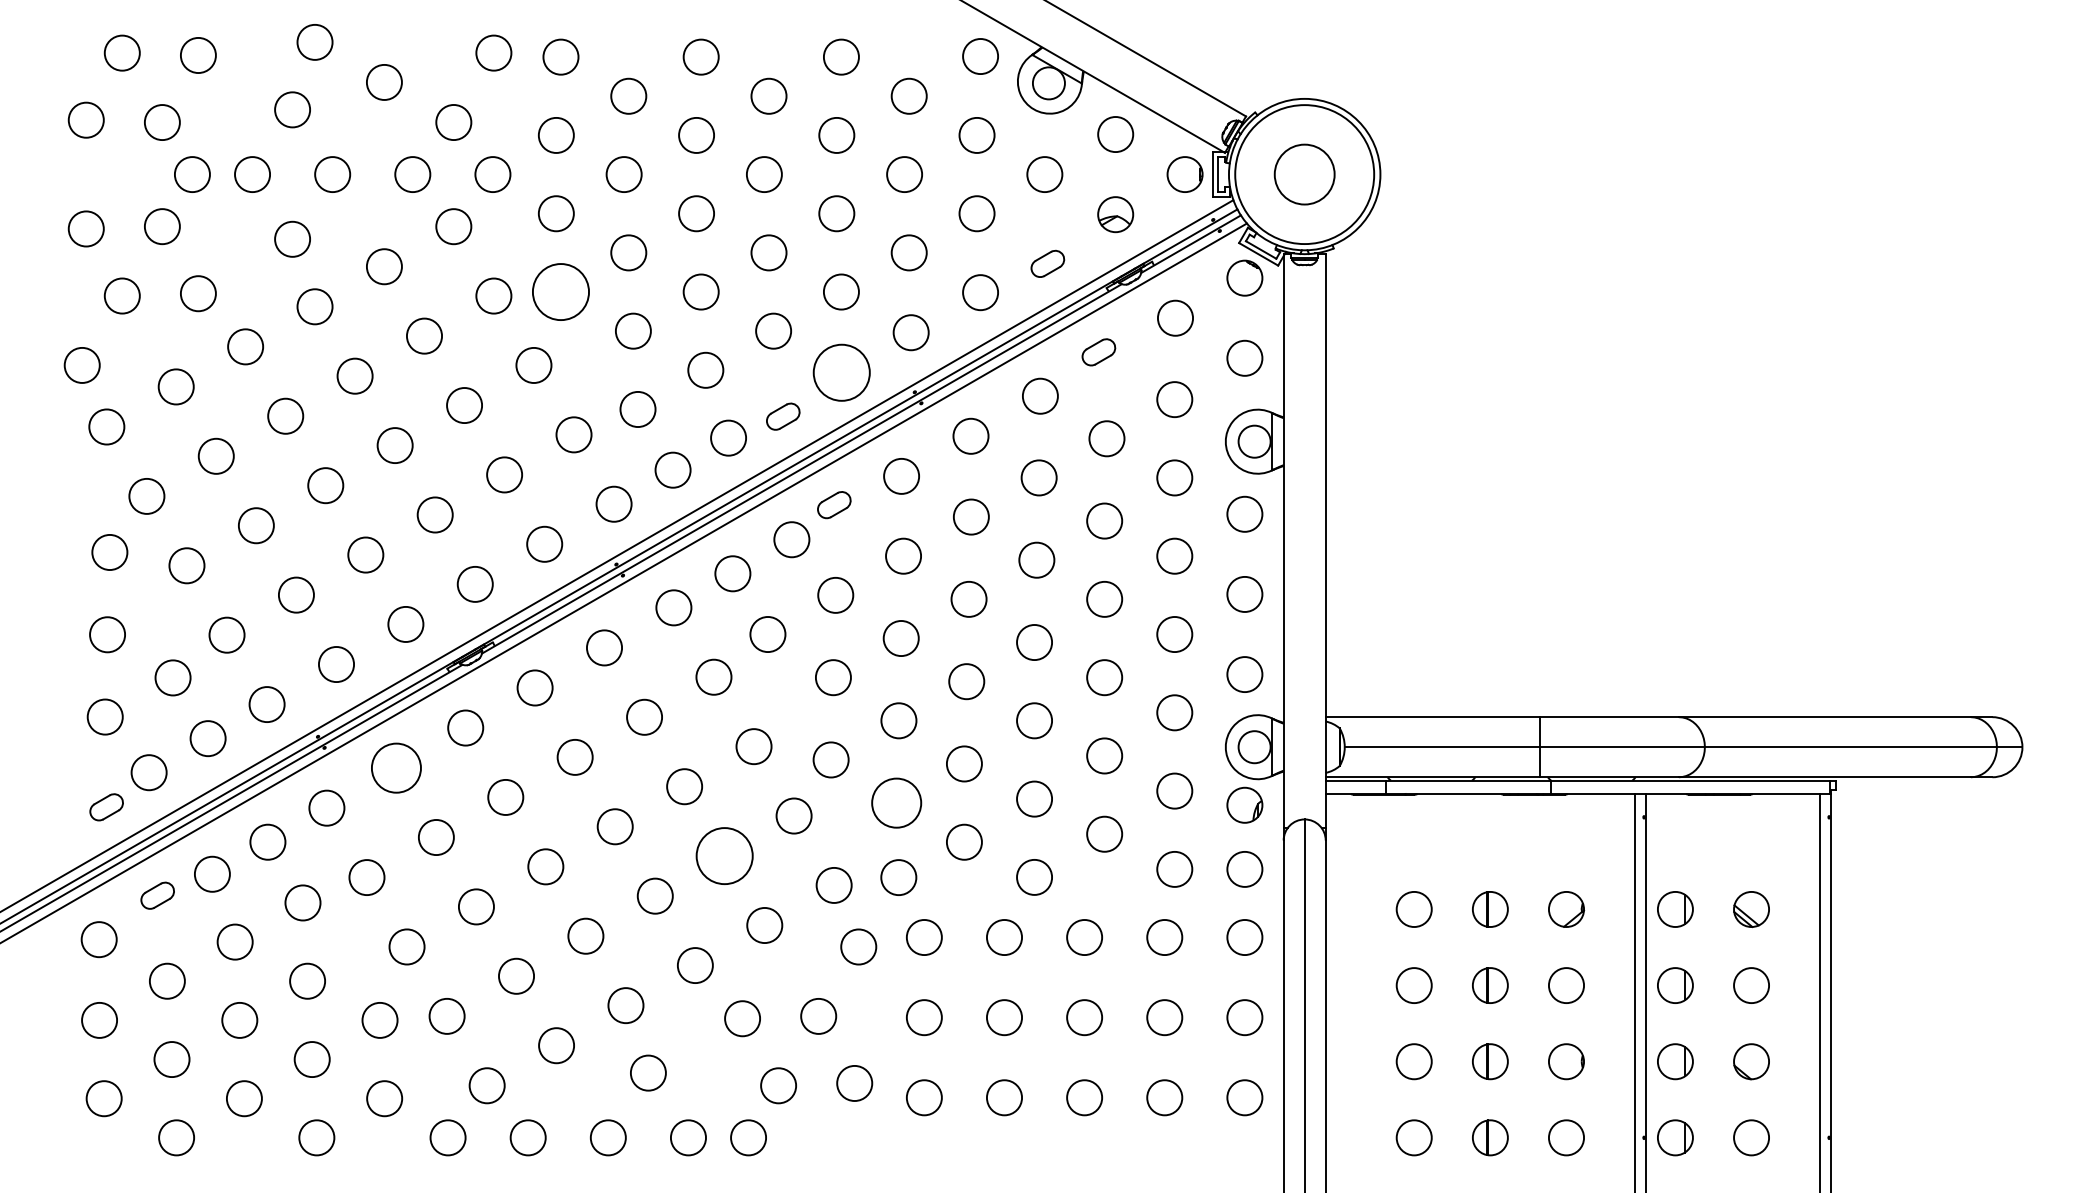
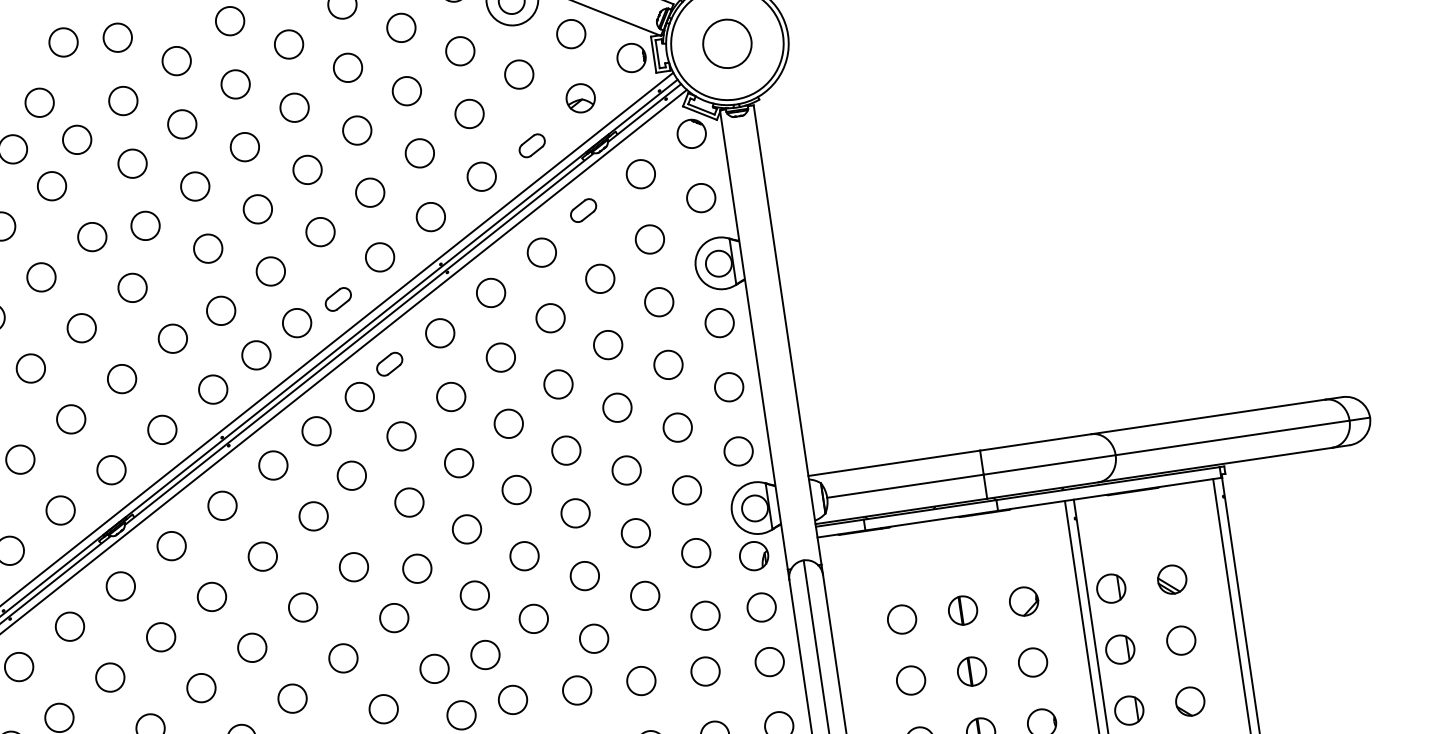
circle: (560, 291) -> (145, 225), size x0.62
circle: (841, 372) -> (379, 257), size x0.62
circle: (395, 767) -> (69, 626), size x0.71
circle: (896, 802) -> (474, 595), size x0.71
circle: (724, 855) -> (343, 657), size x0.62

